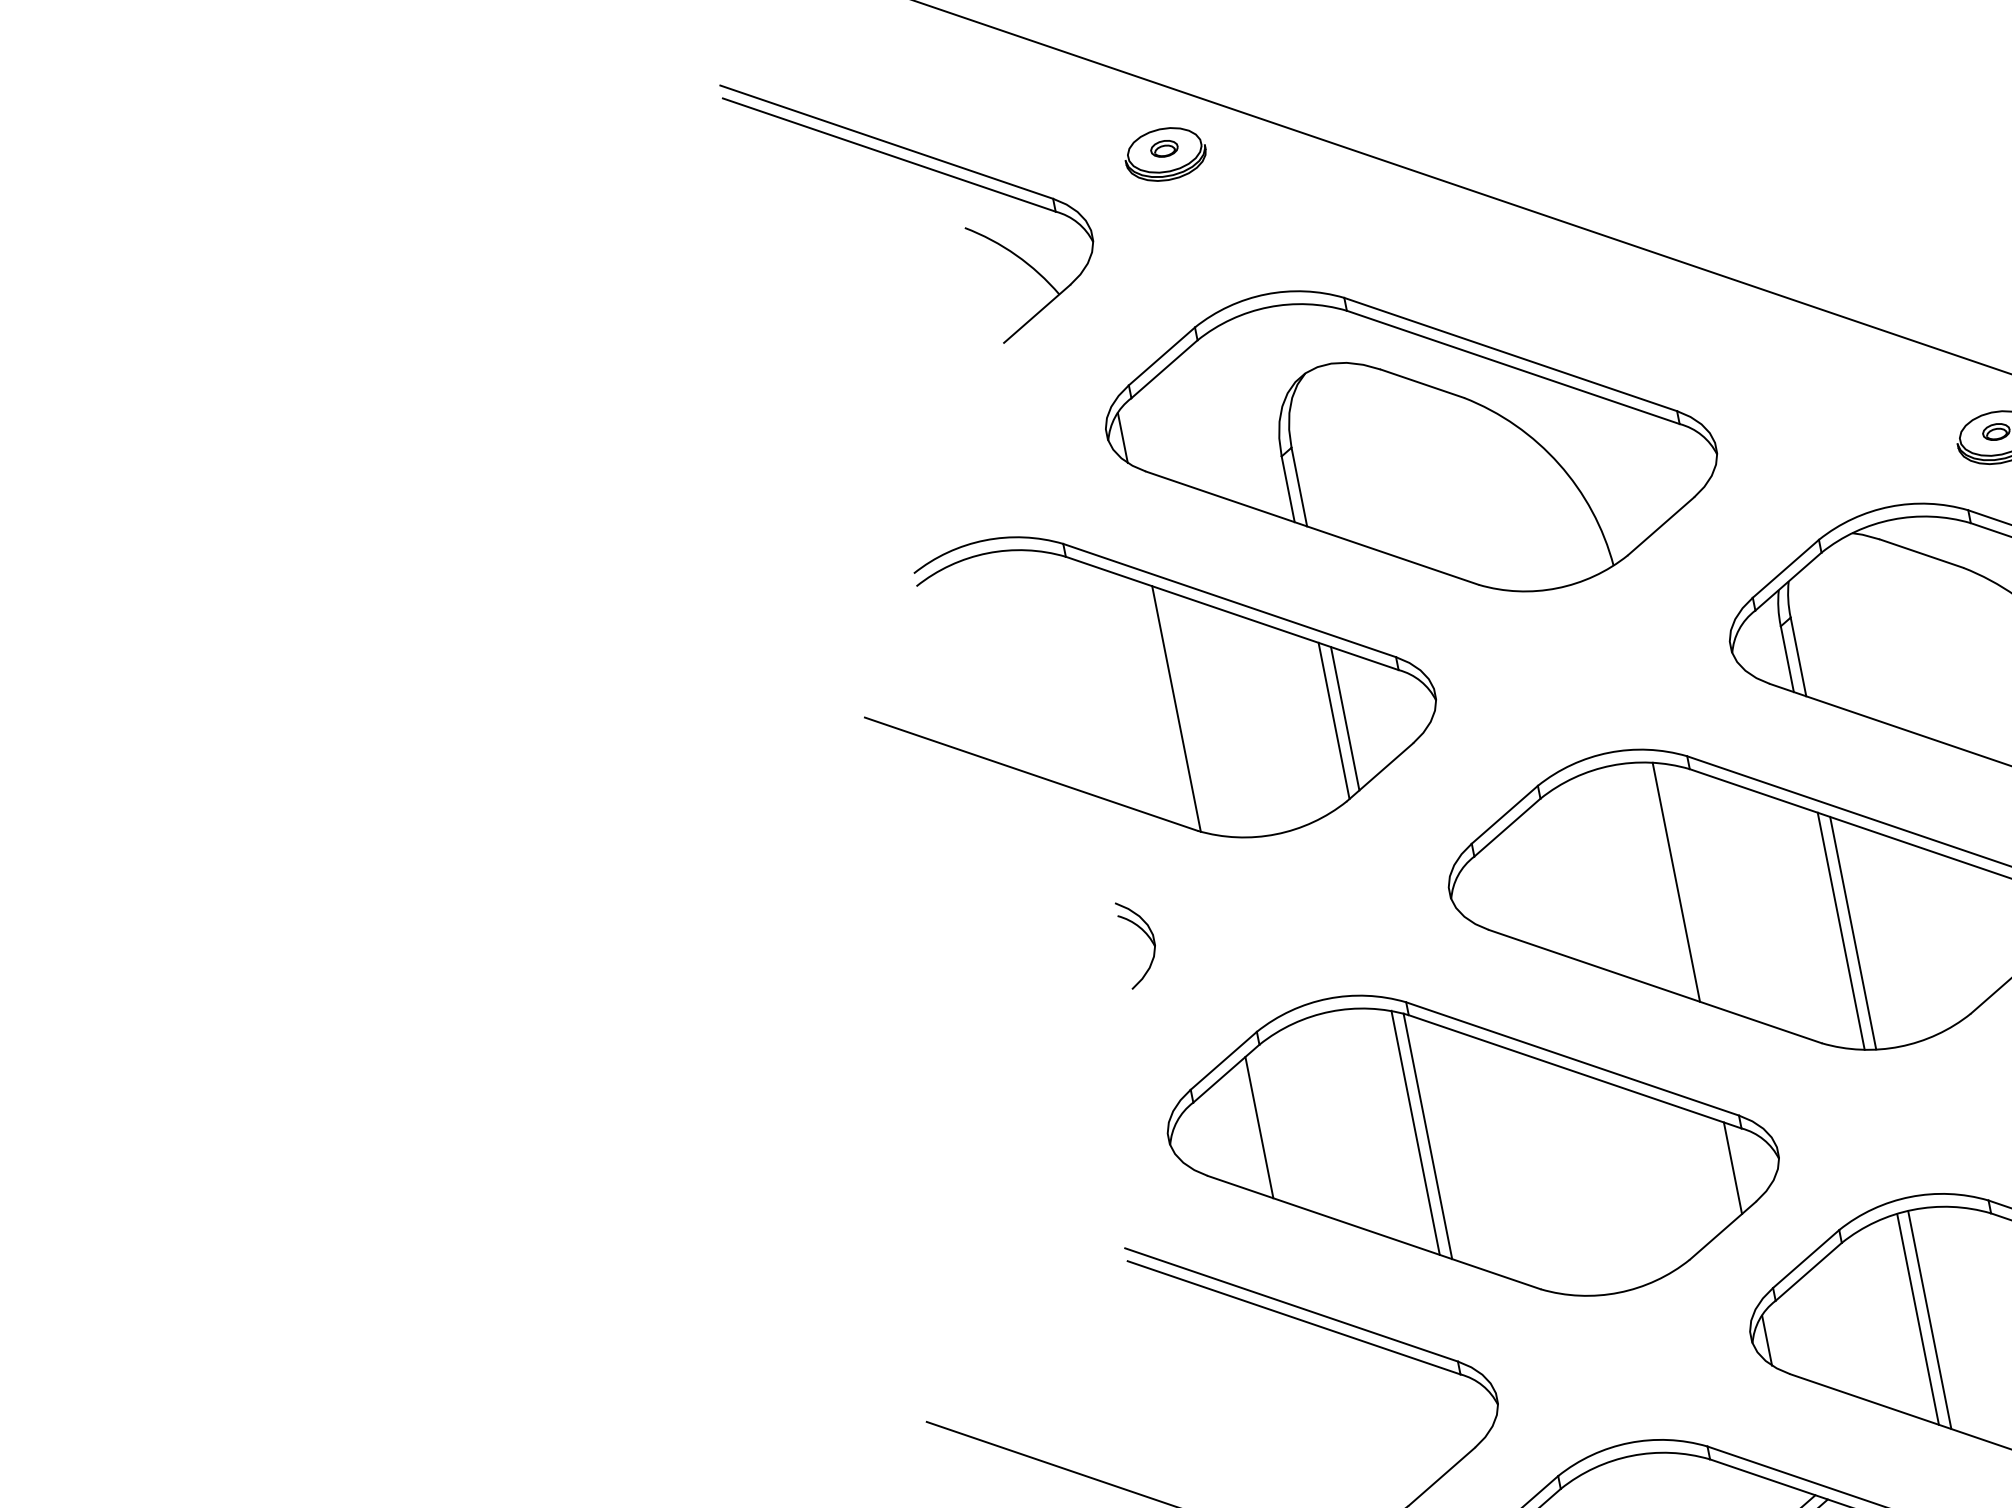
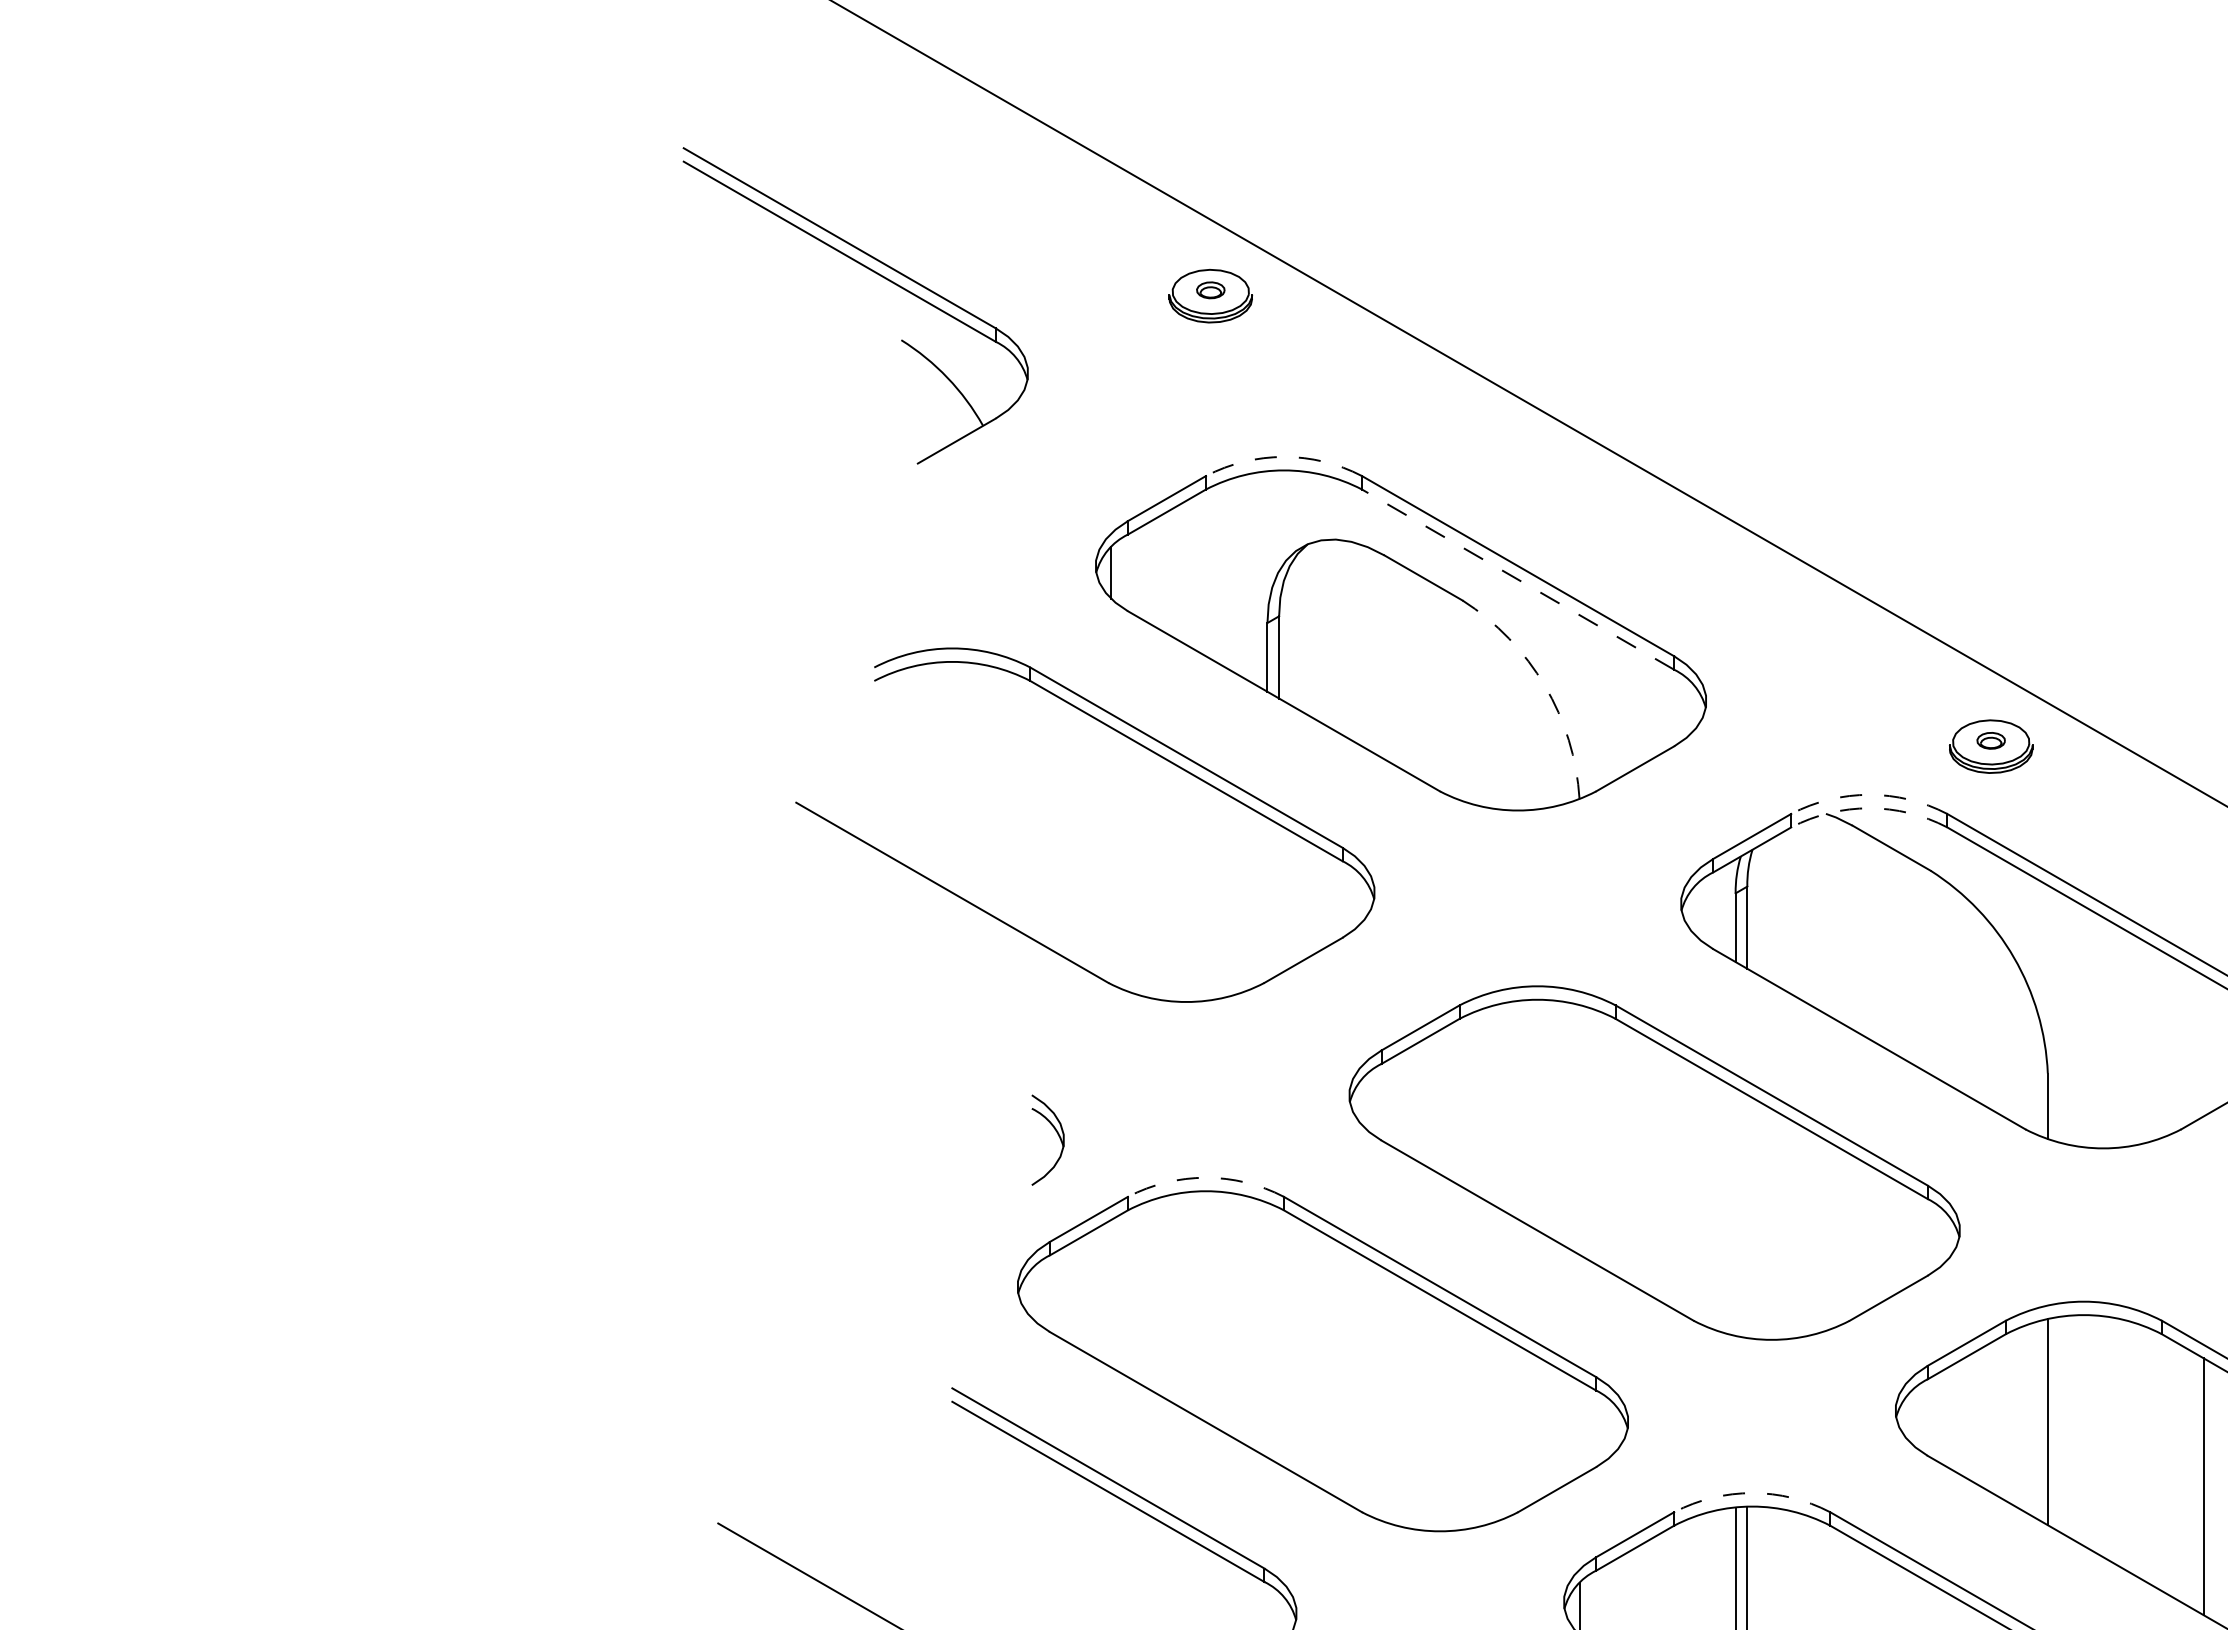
part: (923, 167) -> (871, 271), moved
arc: (1265, 294) -> (1283, 456), solid -> dashed
line: (1512, 367) -> (1517, 579), solid -> dashed
arc: (1558, 463) -> (1544, 685), solid -> dashed
arc: (1890, 506) -> (1869, 794), solid -> dashed
arc: (1892, 519) -> (1869, 808), solid -> dashed
line: (1176, 708) -> (1111, 855), removed
line: (1345, 718) -> (1279, 899), removed
line: (1334, 720) -> (1267, 899), removed
line: (1676, 881) -> (1579, 1129), removed
line: (1840, 930) -> (1735, 1211), removed
line: (1853, 932) -> (1747, 1215), removed
part: (1146, 935) -> (1057, 1134), moved
arc: (1327, 998) -> (1205, 1177), solid -> dashed
line: (1259, 1127) -> (1111, 1293), removed
line: (1415, 1132) -> (1267, 1329), removed
line: (1428, 1135) -> (1279, 1335), removed
line: (1732, 1167) -> (1579, 1428), removed
arc: (1910, 1197) -> (1752, 1493), solid -> dashed

